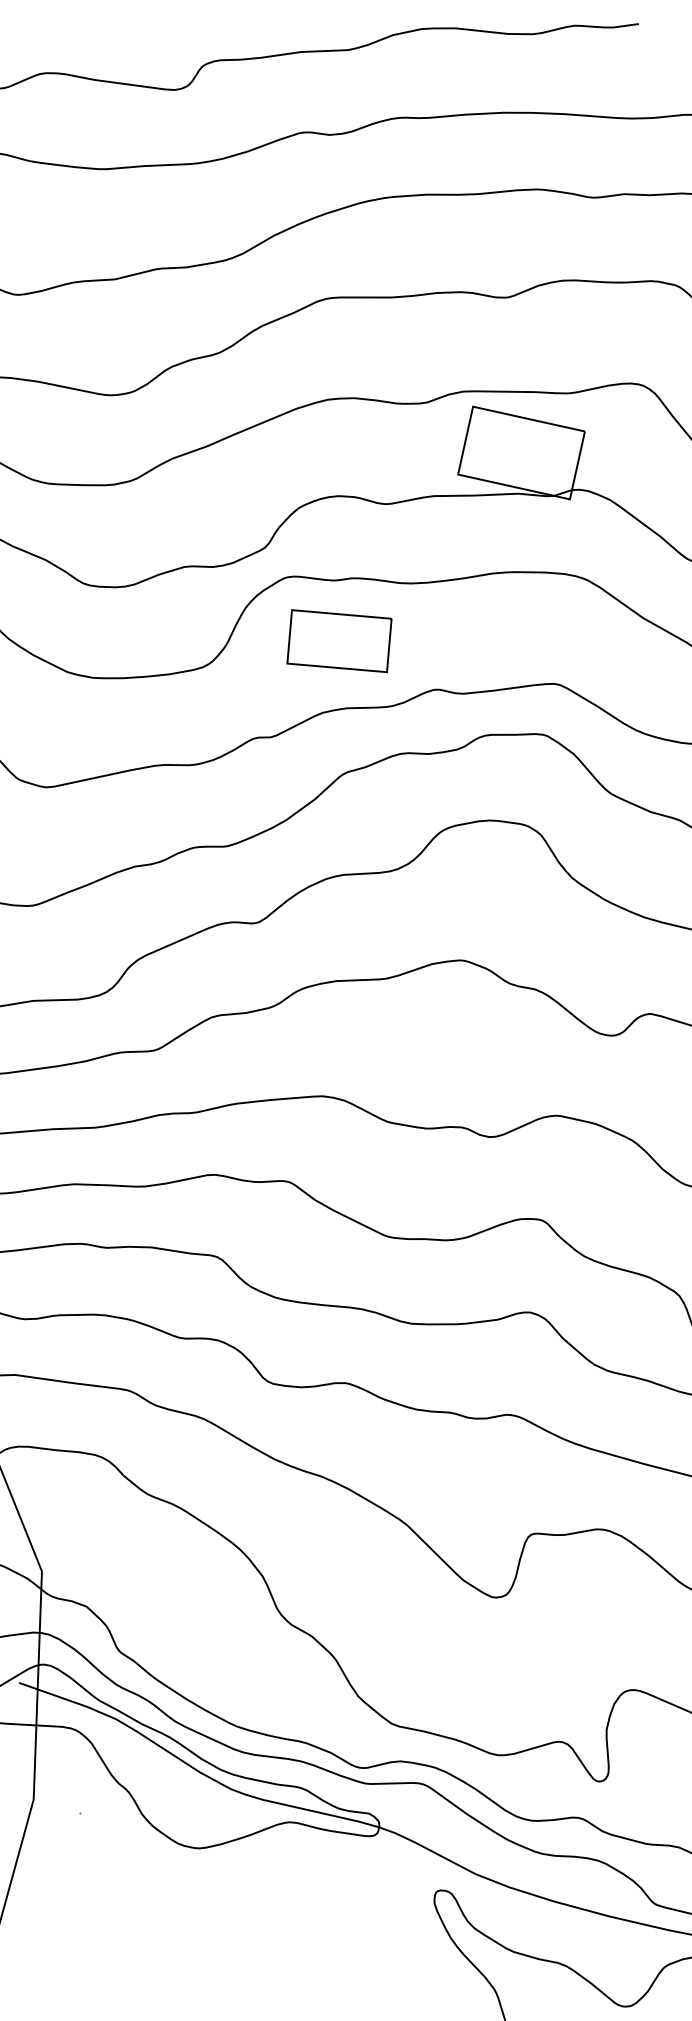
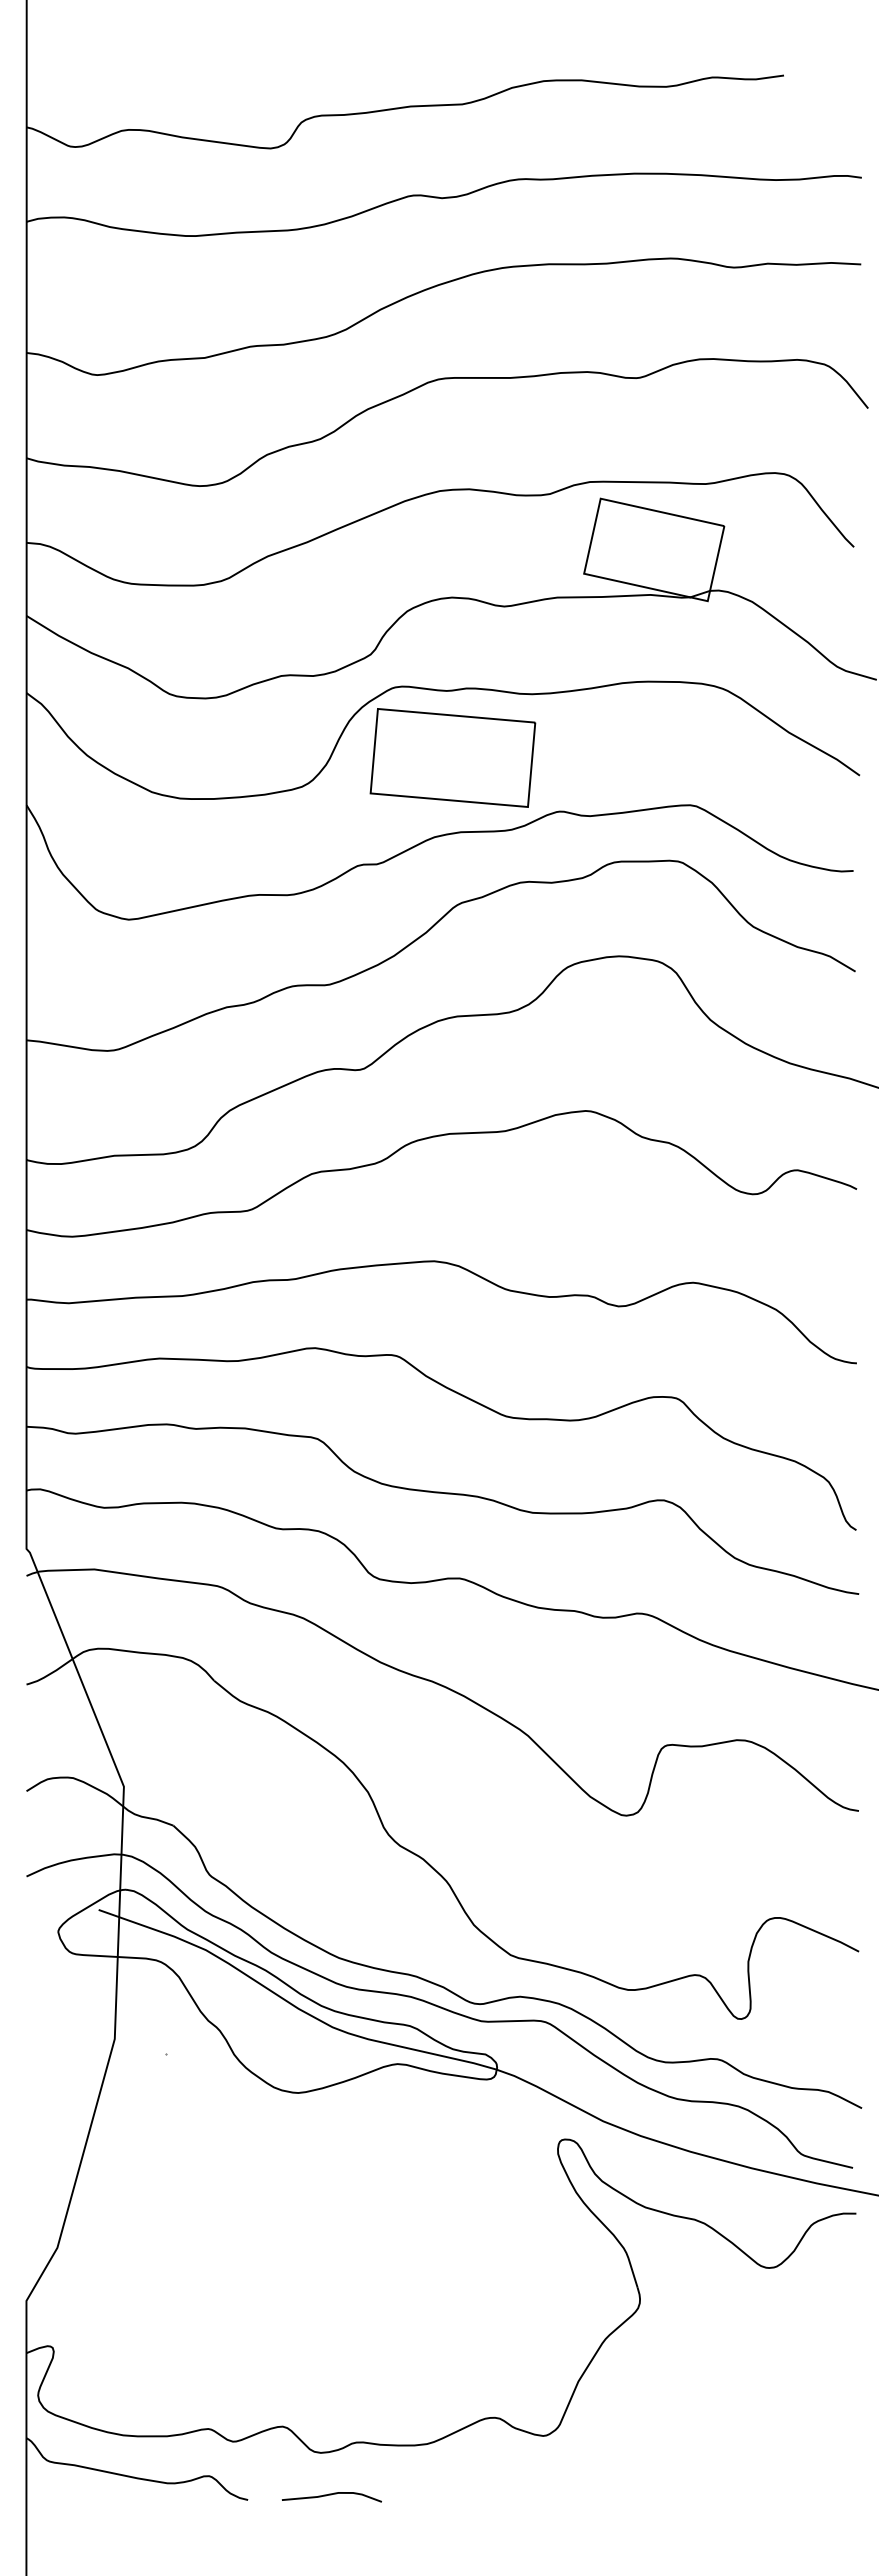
part: (339, 640) -> (452, 757), size x1.43

